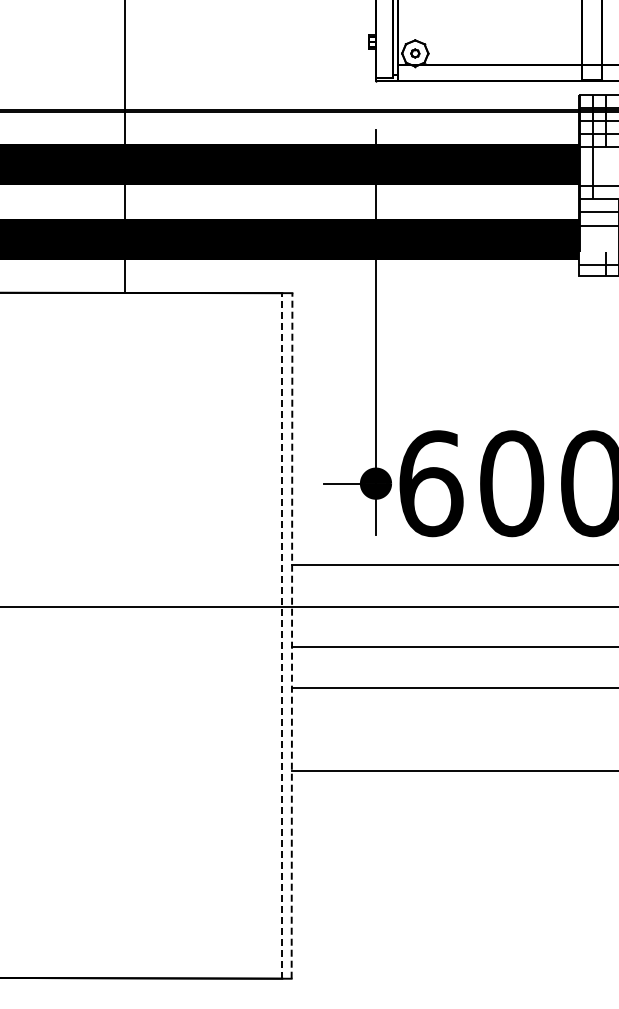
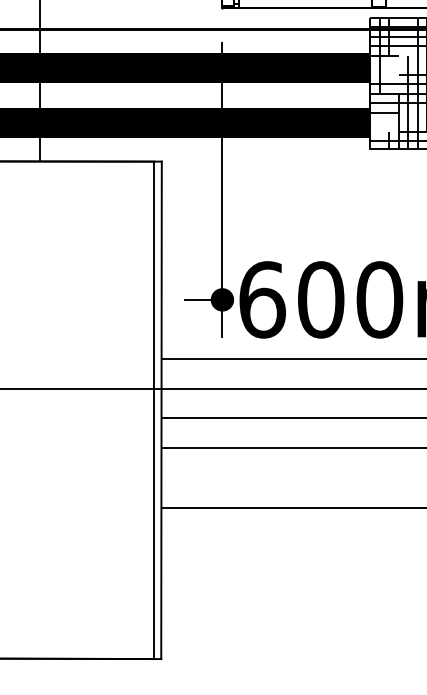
line: (282, 635) -> (154, 410), dashed -> solid
line: (292, 635) -> (161, 410), dashed -> solid

